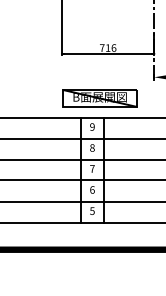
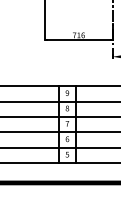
part: (99, 98) -> (72, 72), removed

